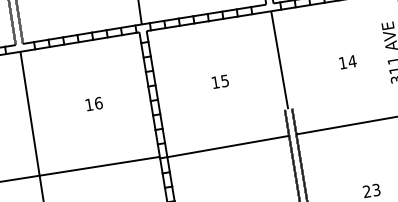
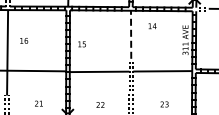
line: (280, 59) -> (131, 34), solid -> dashed
text: (348, 62) -> (152, 26), moved
text: (219, 82) -> (81, 44), moved
text: (94, 103) -> (24, 40), moved

